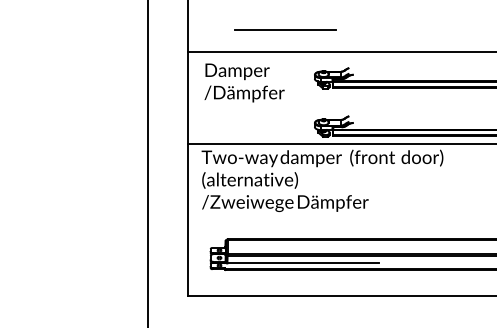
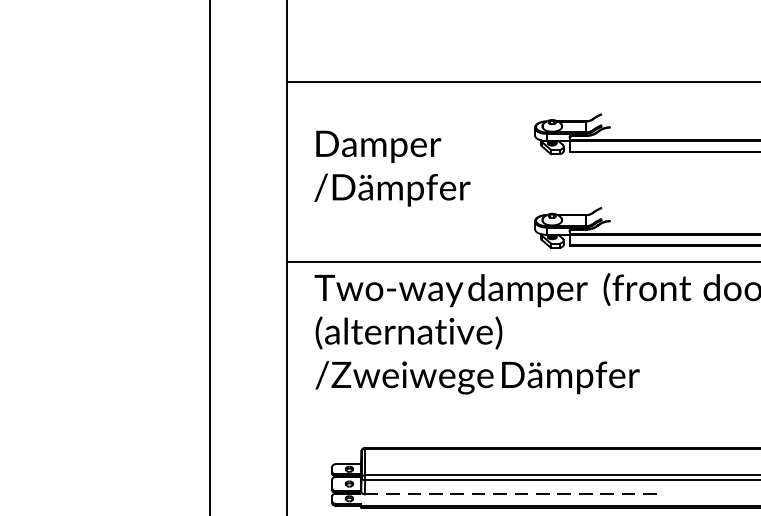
line: (285, 29) -> (477, 39), removed
text: (244, 82) -> (392, 167), moved
line: (303, 263) -> (512, 494), solid -> dashed

